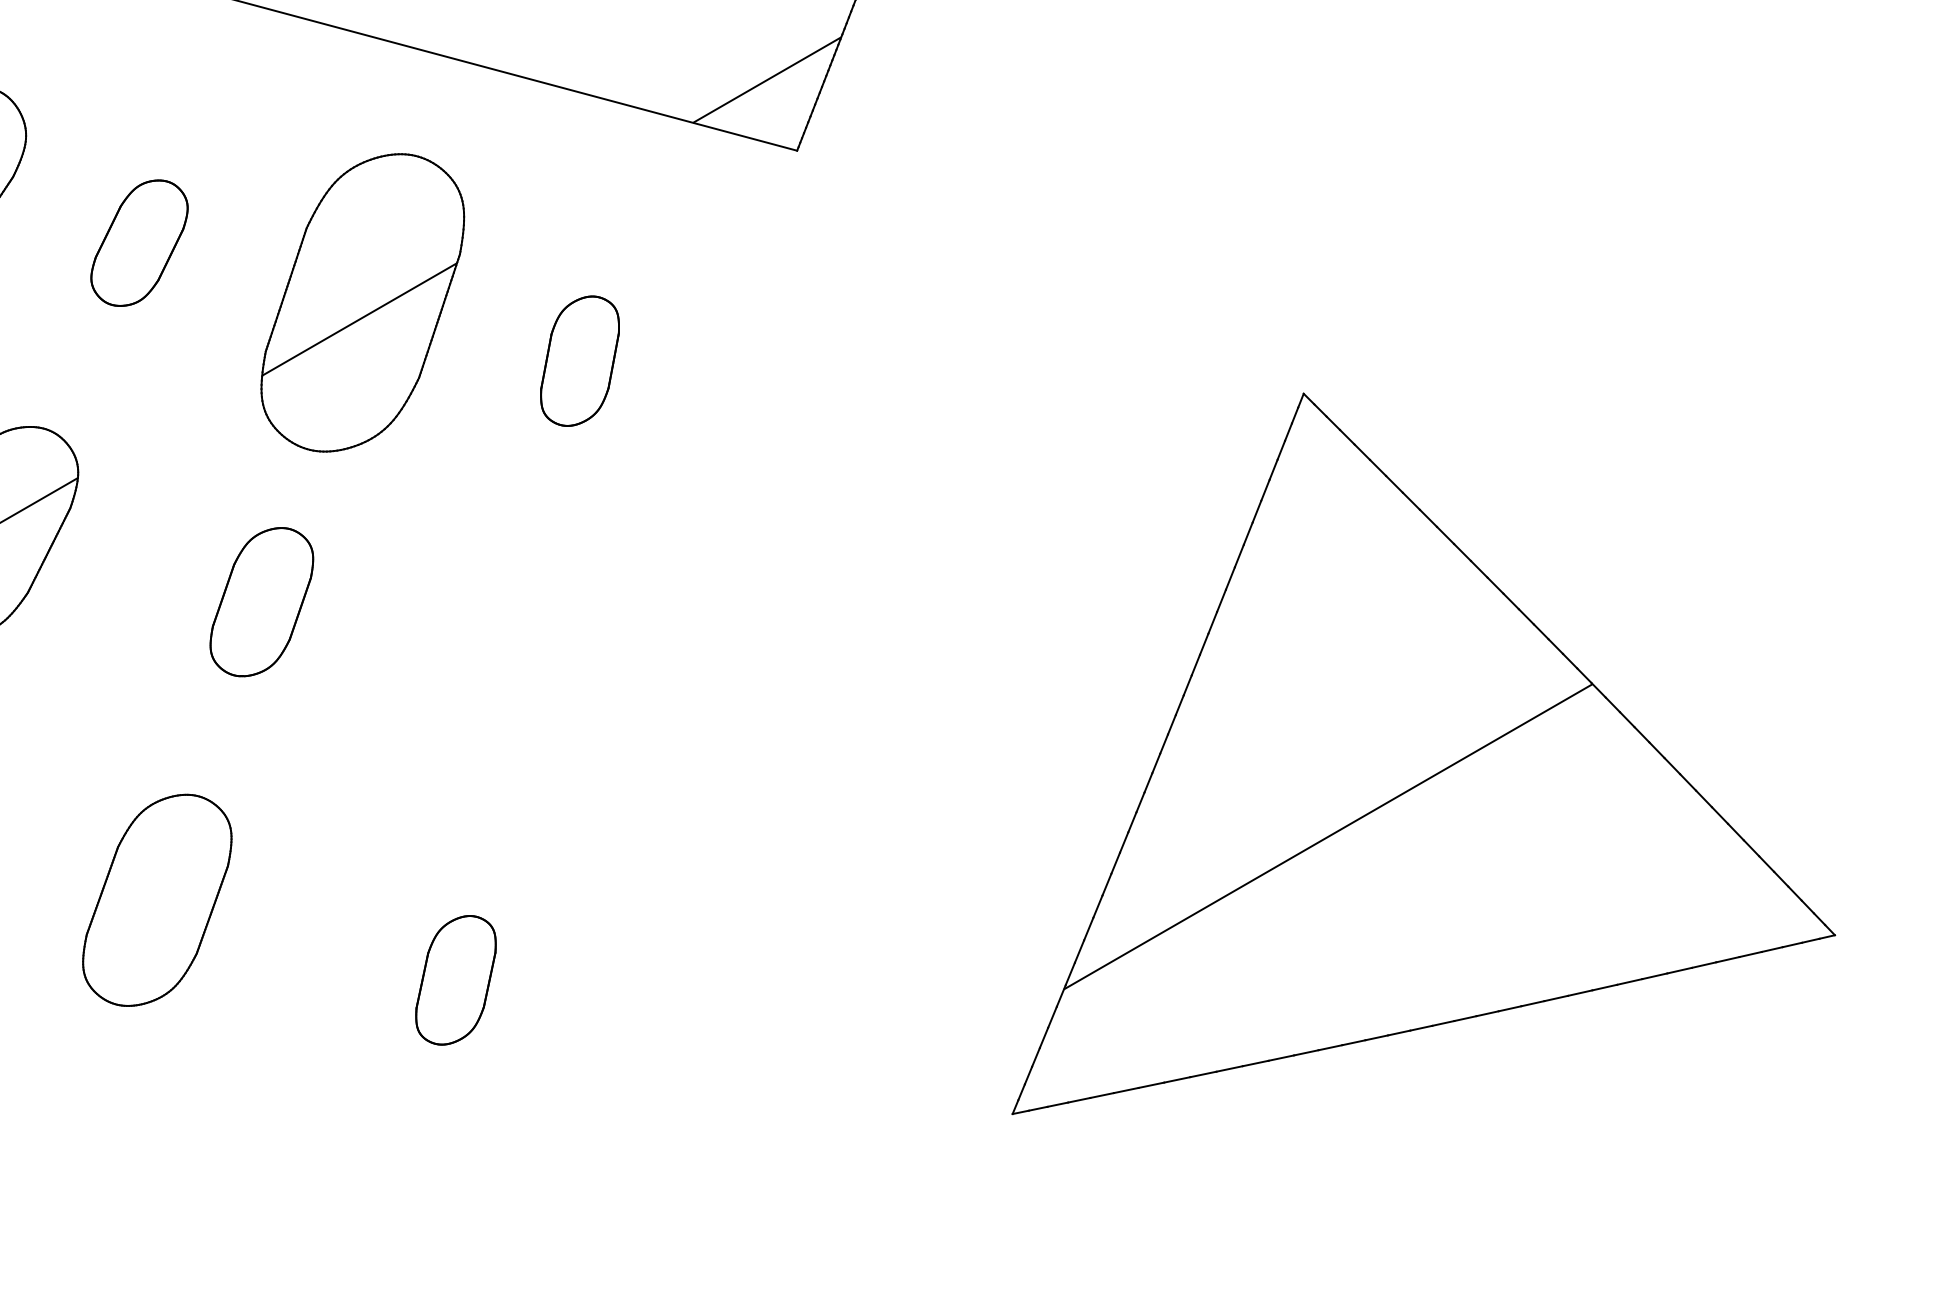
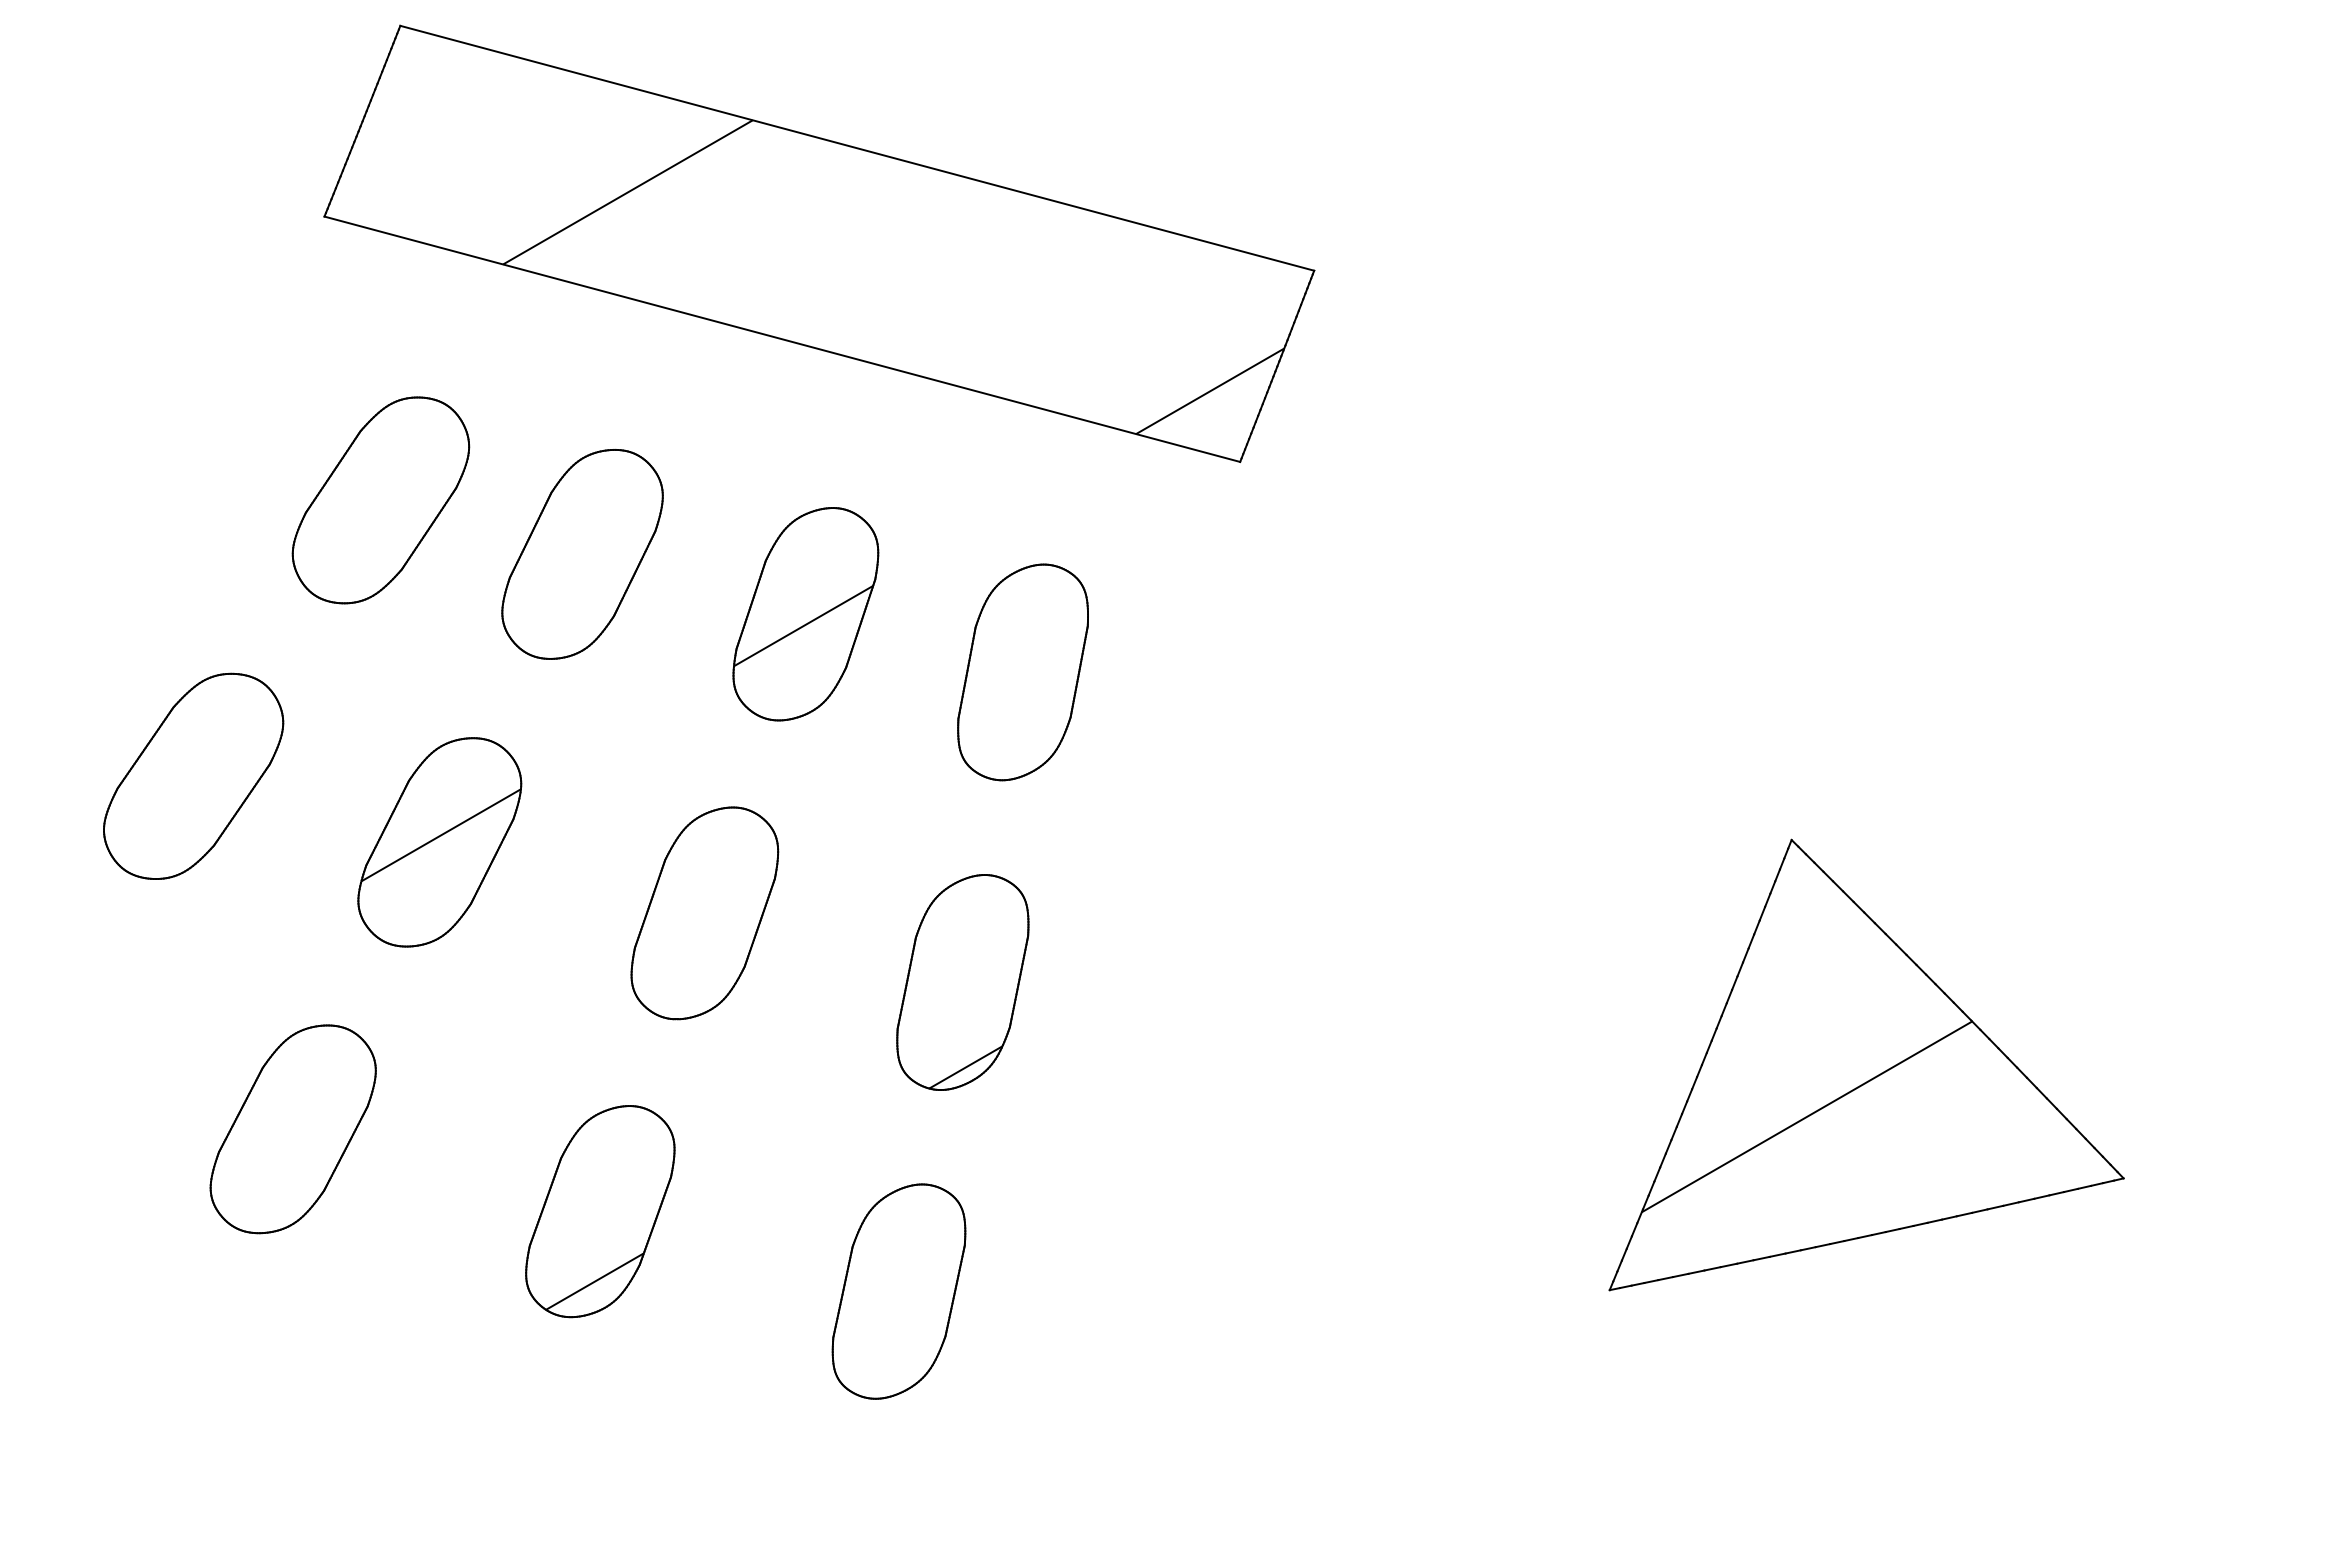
part: (139, 243) -> (582, 554), size x1.67
part: (362, 303) -> (805, 614), size x0.71
part: (579, 361) -> (1022, 672), size x1.67
part: (261, 602) -> (704, 913), size x1.43
part: (519, 671) -> (962, 982), added
part: (1423, 753) -> (1866, 1064), size x0.62
line: (151, 970) -> (594, 1281), added
part: (455, 980) -> (898, 1291), size x1.67

